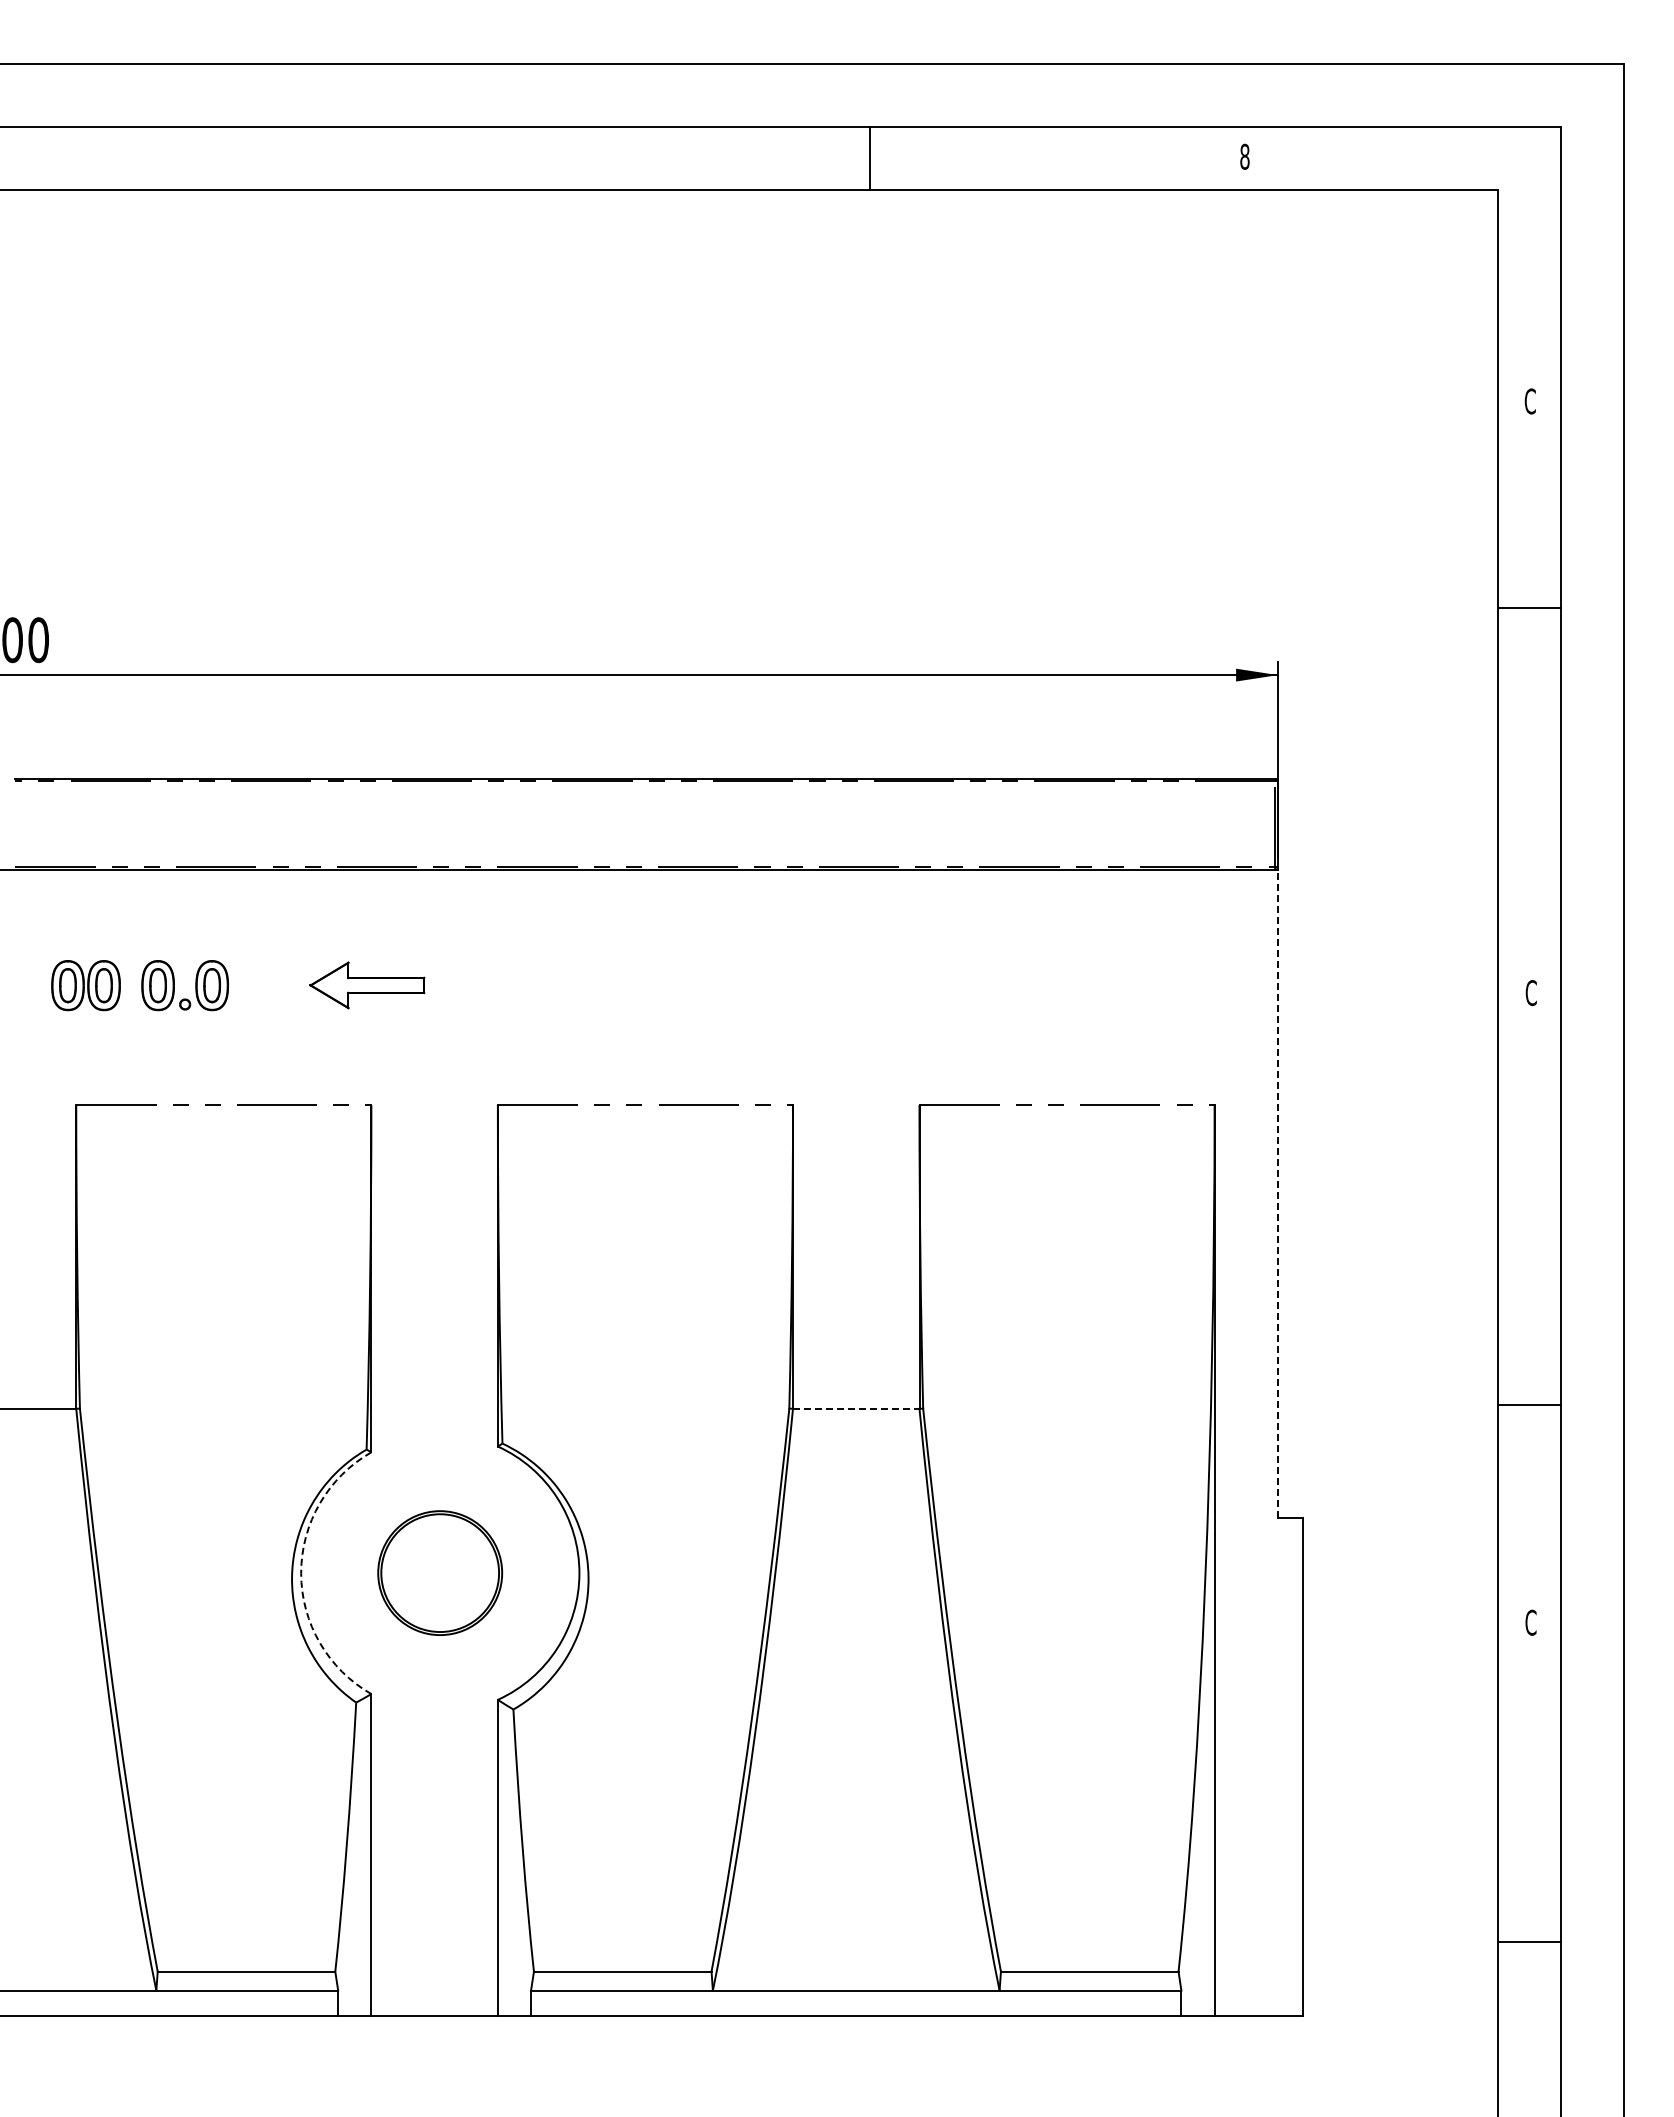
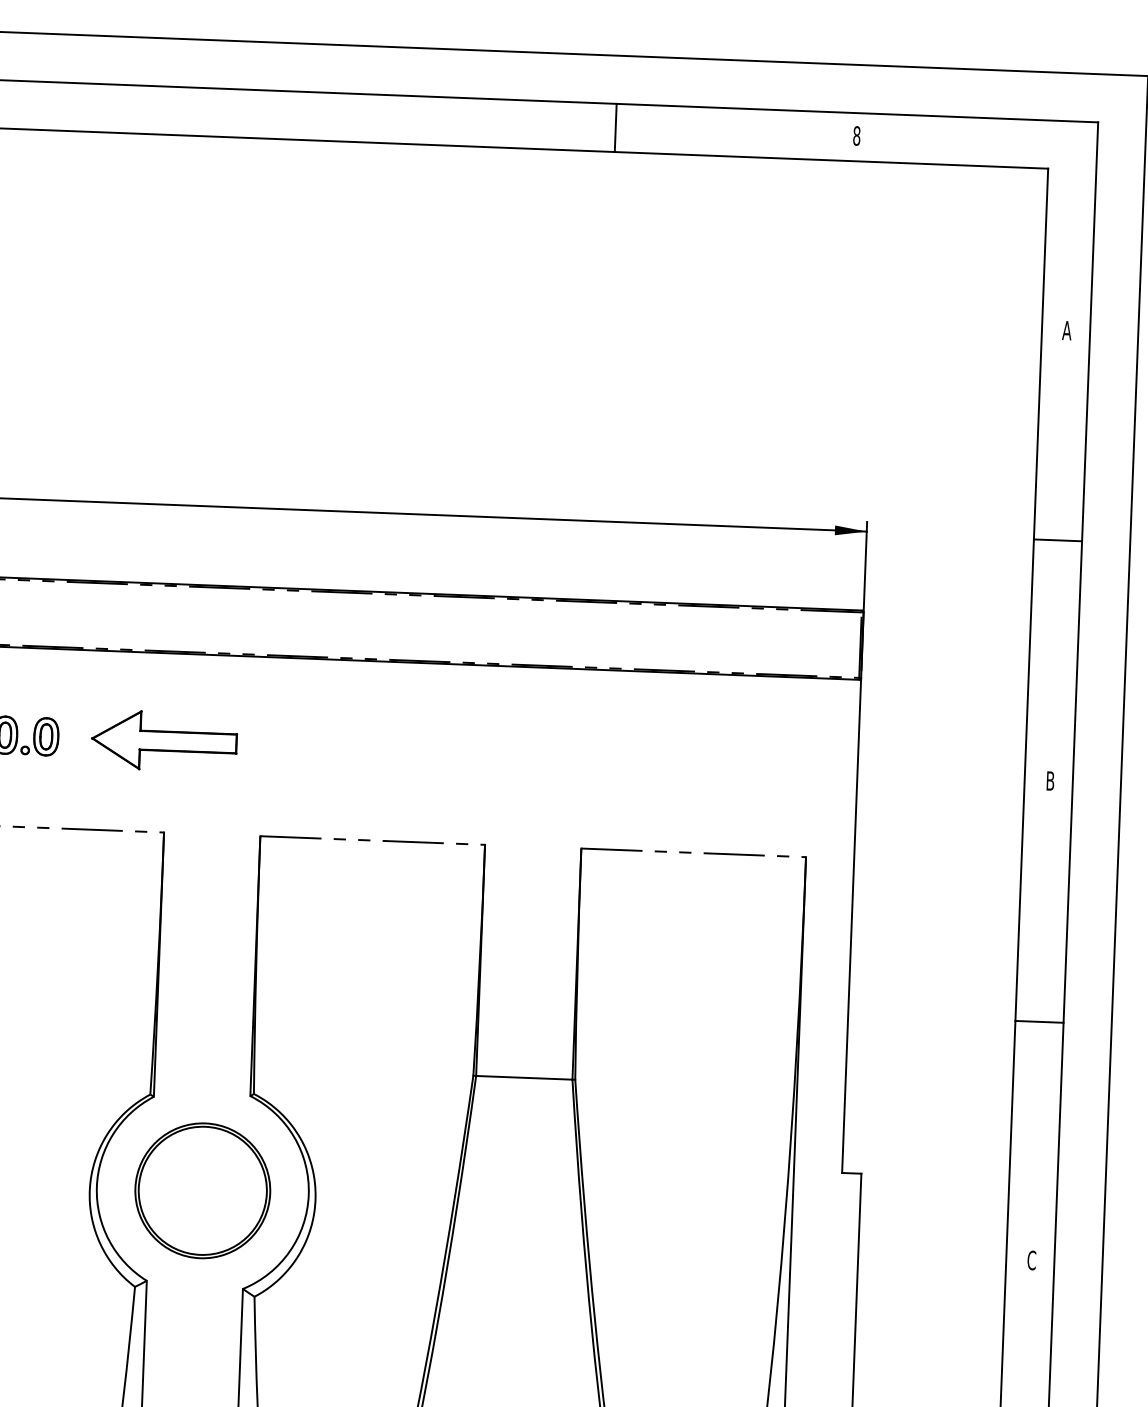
line: (870, 157) -> (615, 127), moved
text: (1530, 401) -> (1067, 330), C -> A
line: (1528, 607) -> (1057, 539), moved
part: (367, 985) -> (164, 741), size x1.67
text: (1530, 993) -> (1049, 781), C -> B
line: (1277, 1193) -> (851, 926), dashed -> solid
line: (1528, 1405) -> (1039, 1021), moved
line: (856, 1408) -> (524, 1077), dashed -> solid
part: (439, 1572) -> (202, 1190), size x1.43
arc: (301, 1573) -> (97, 1187), dashed -> solid

